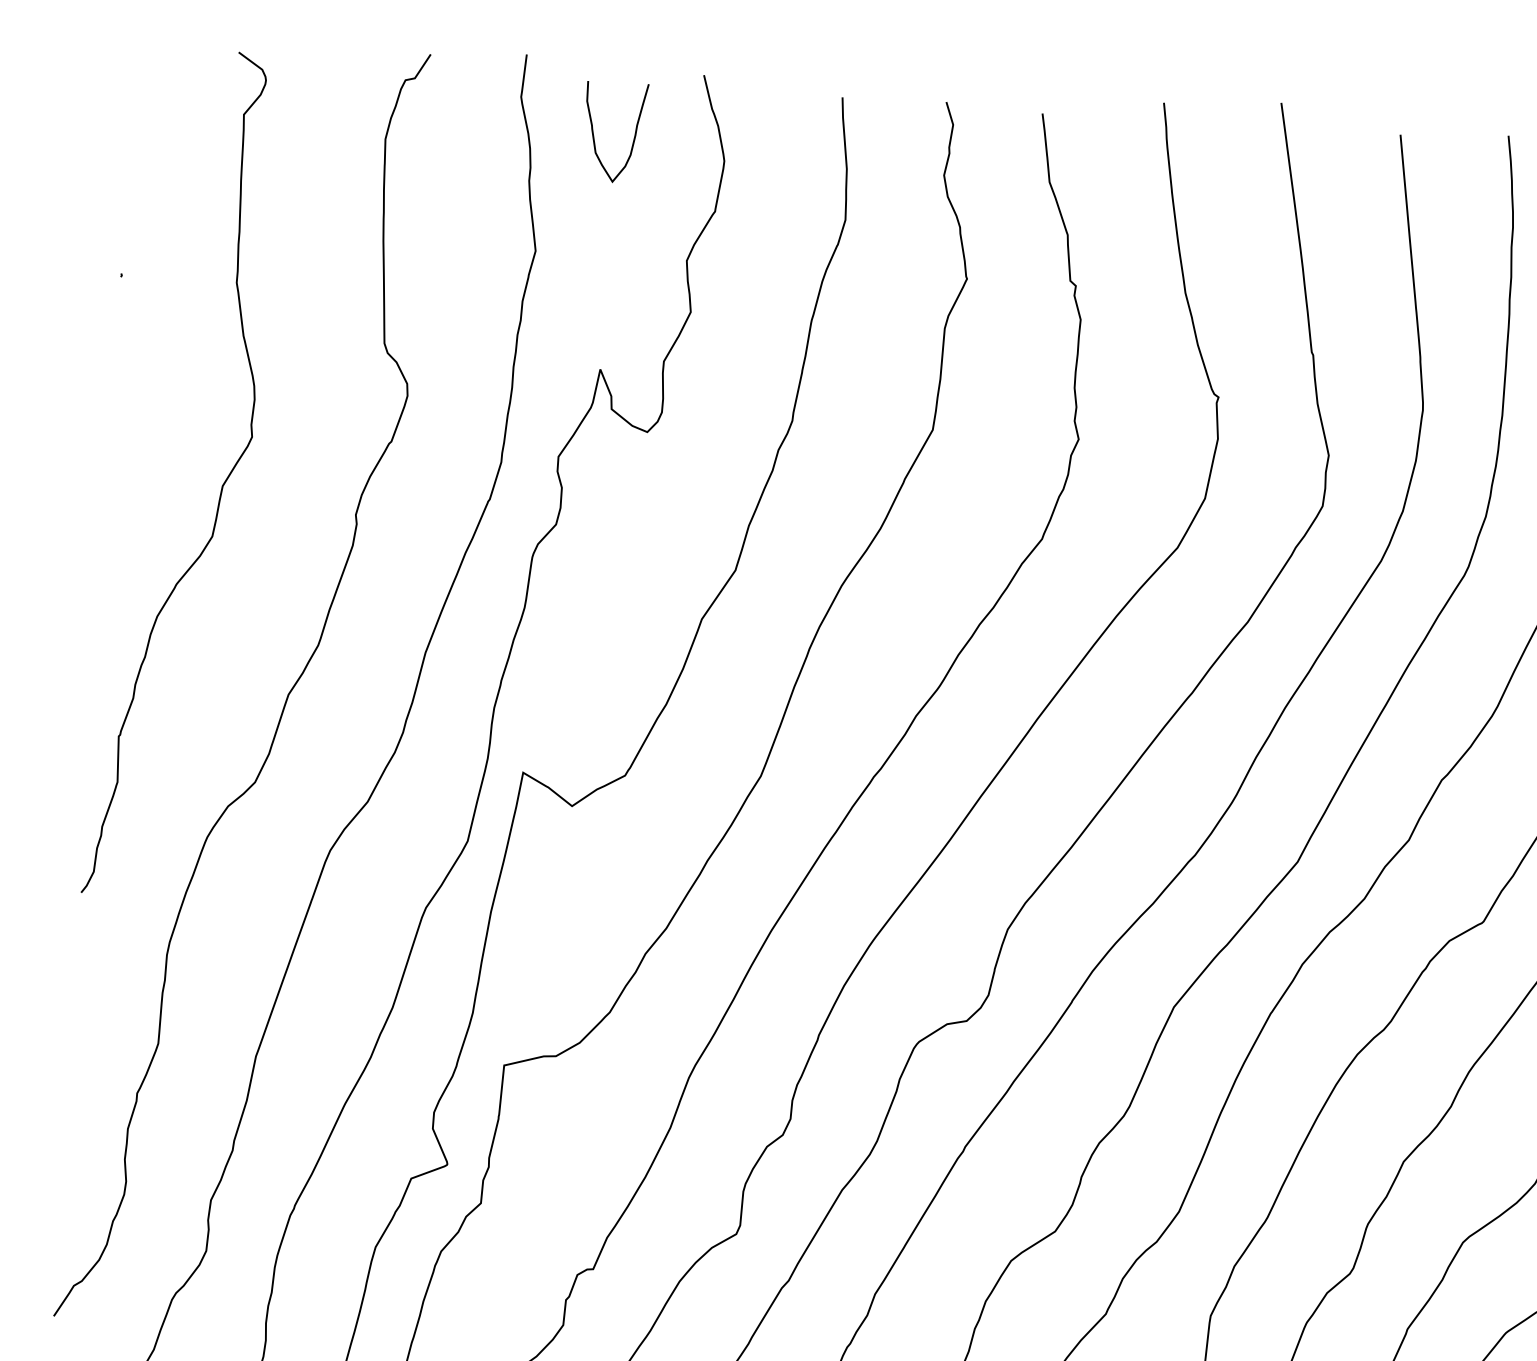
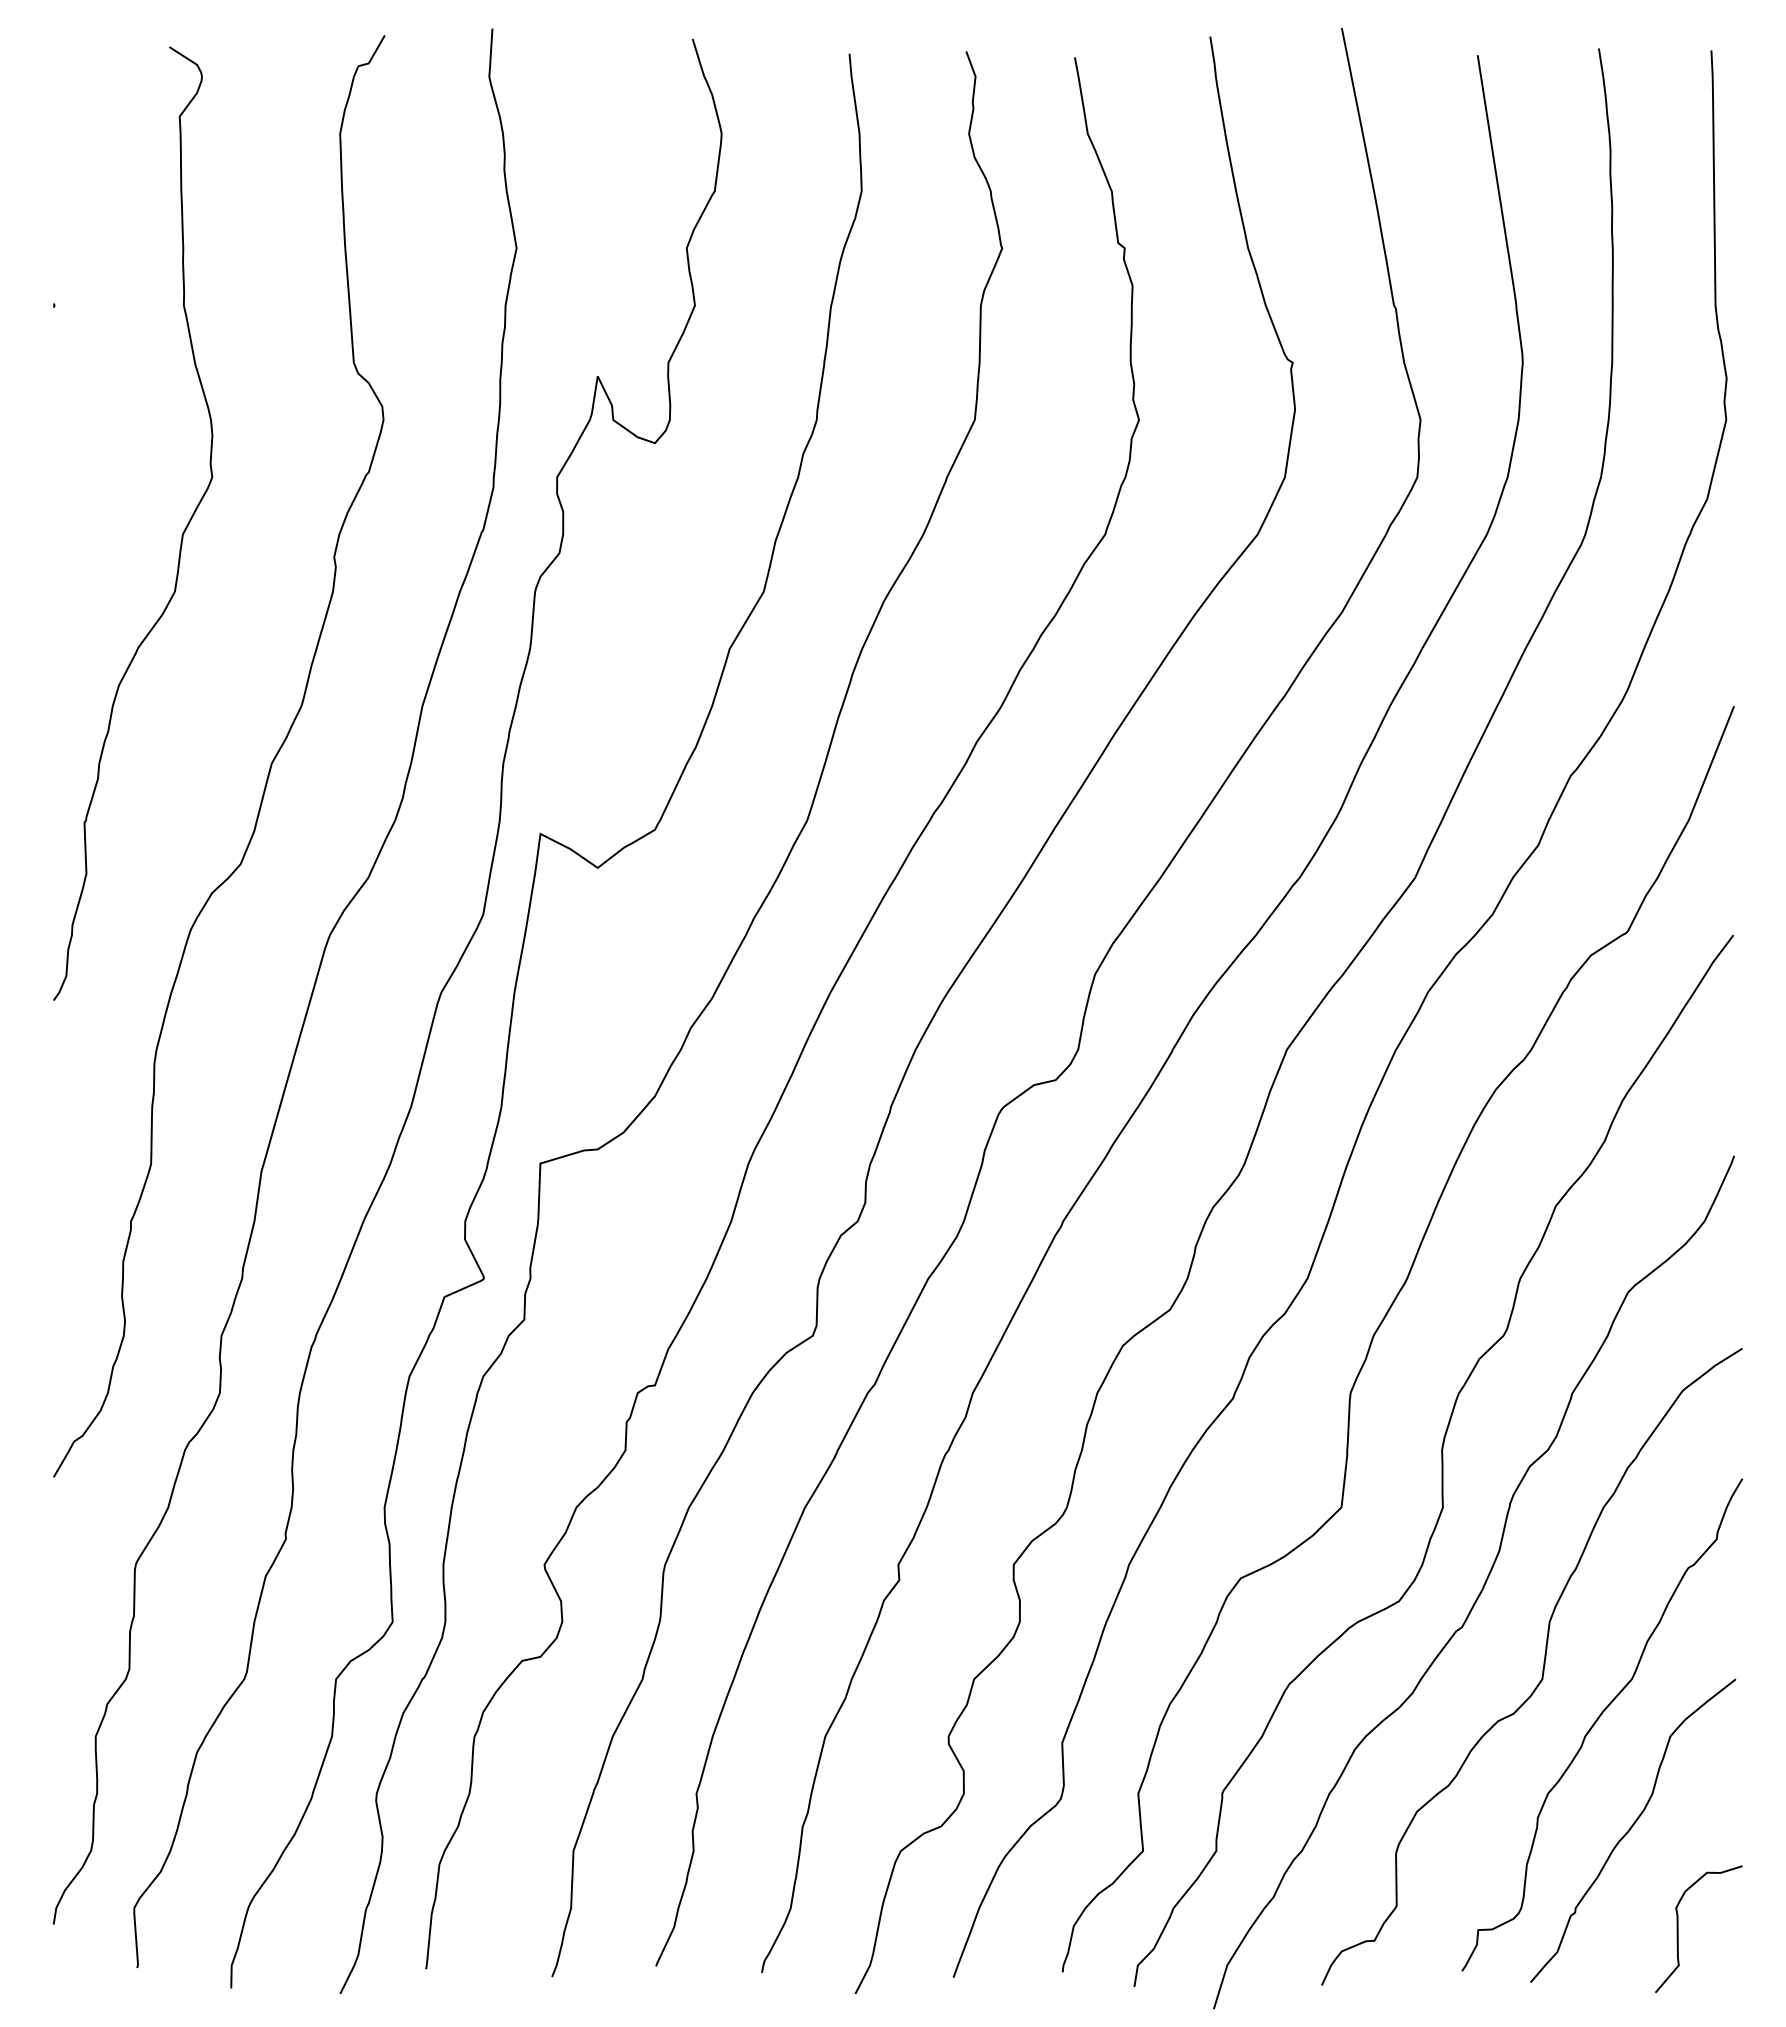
curve: (633, 137) -> (618, 113), removed

